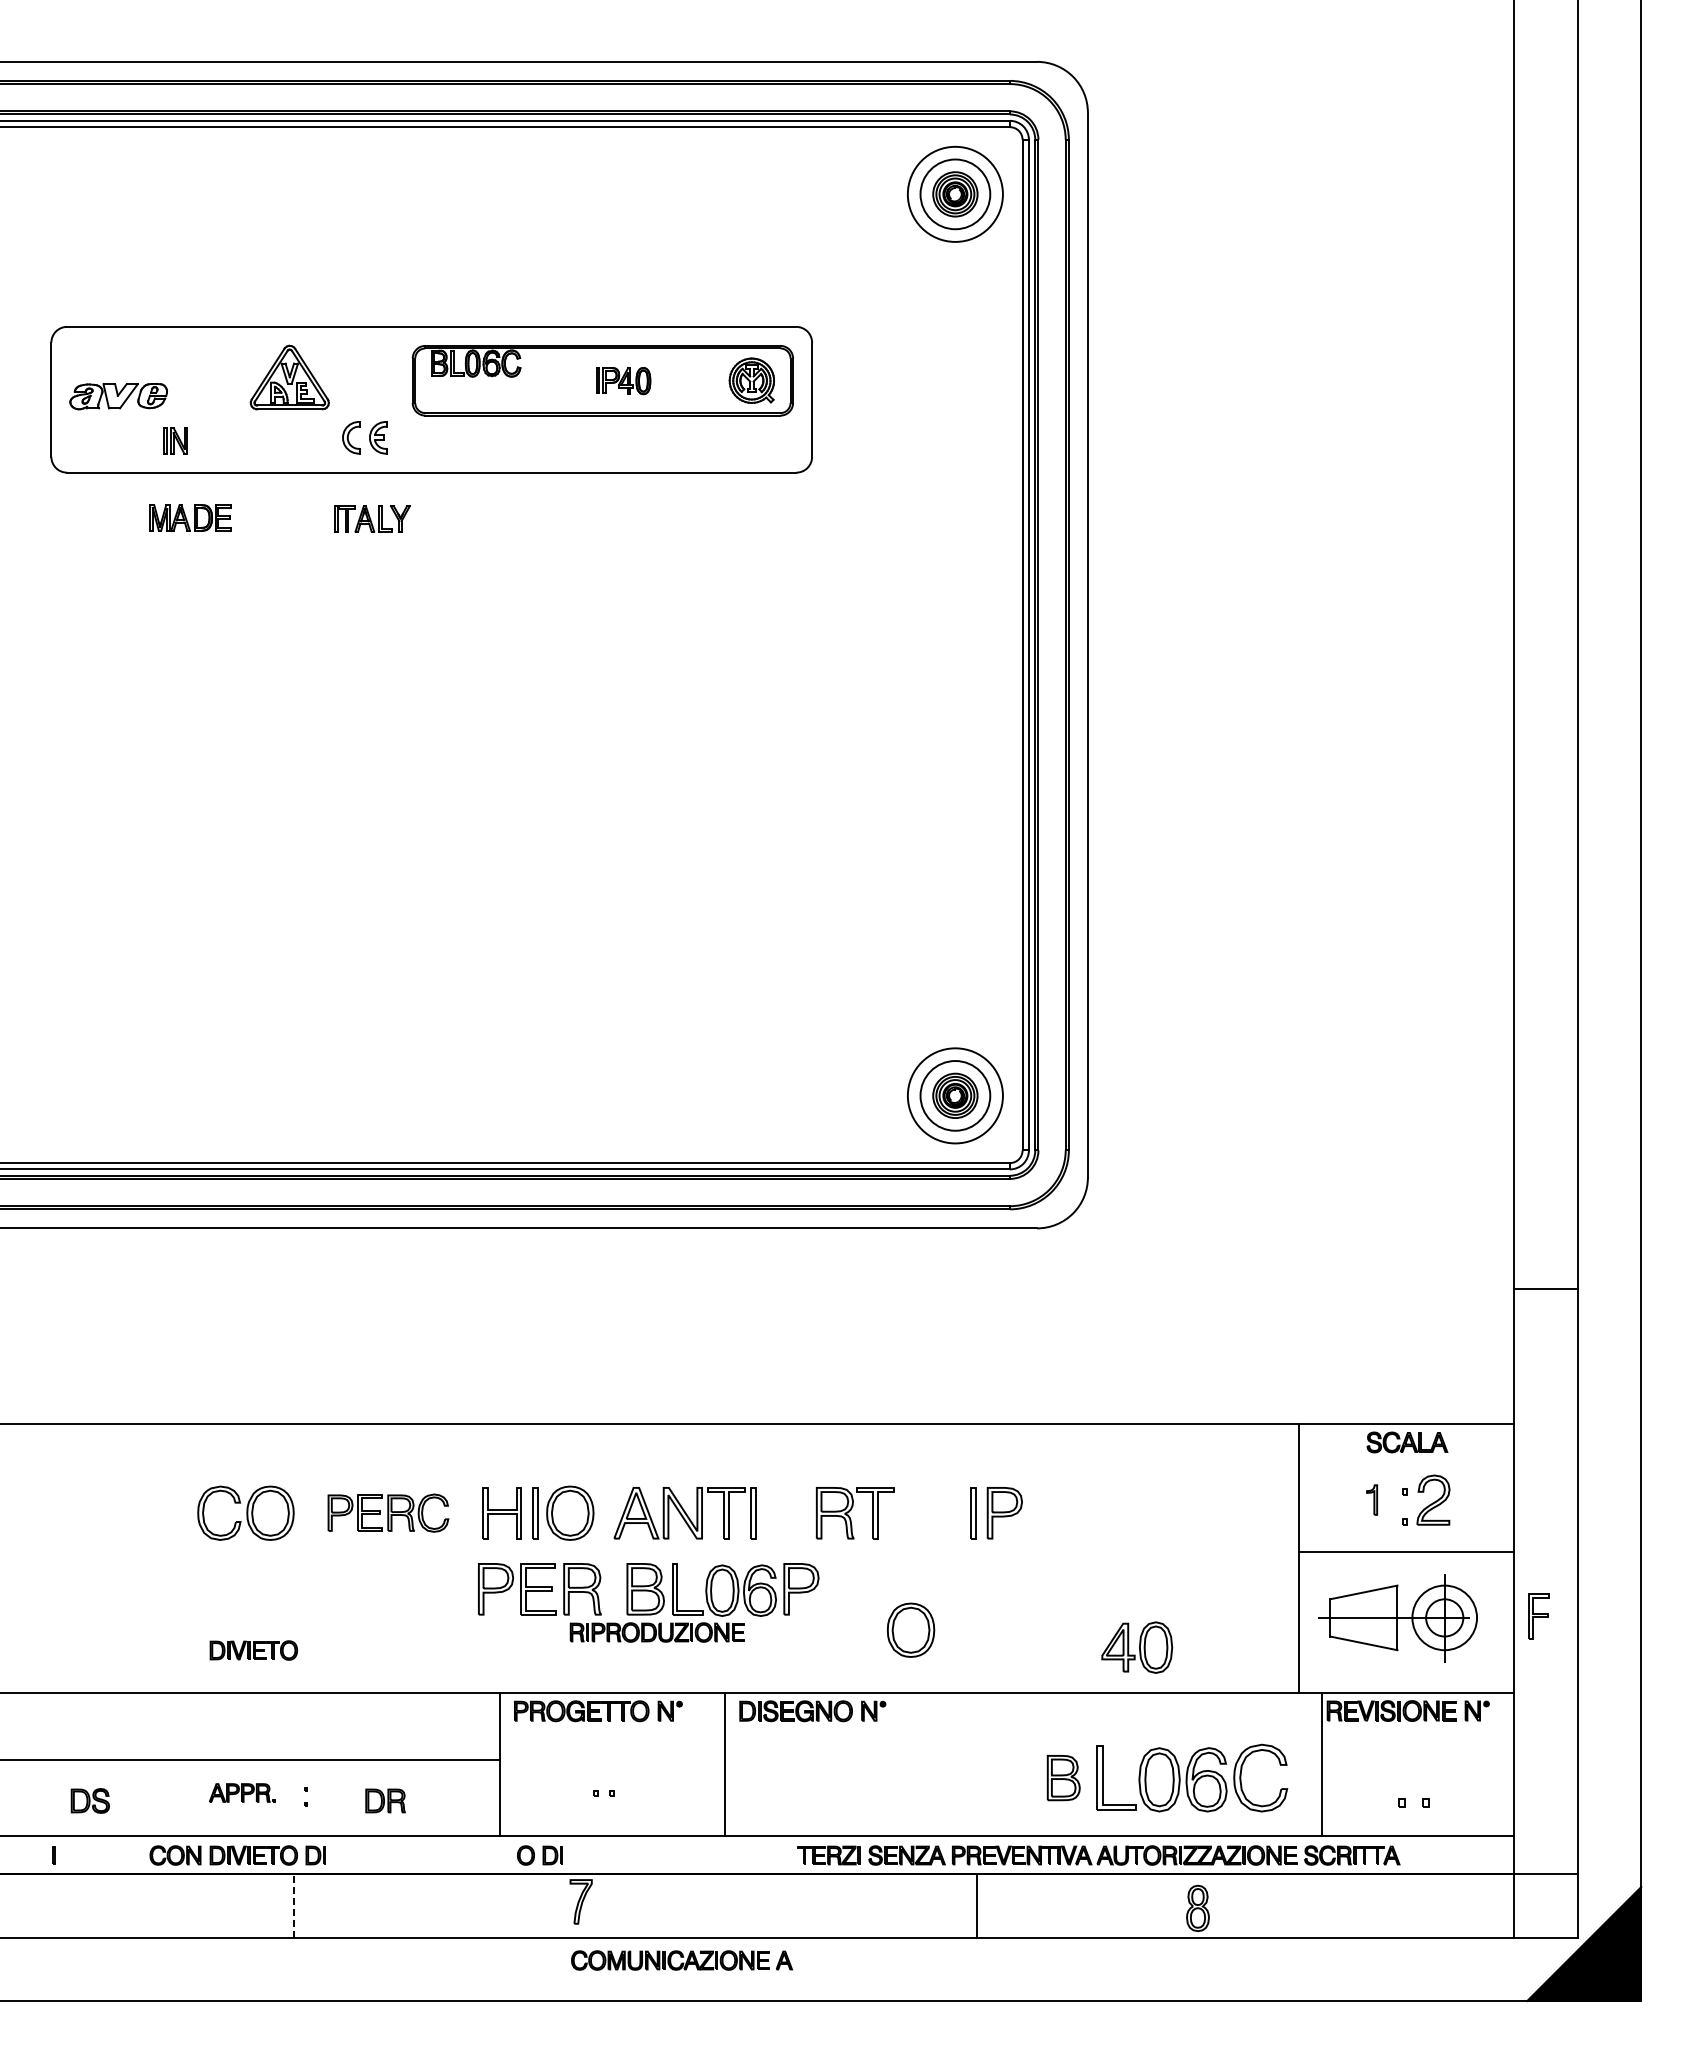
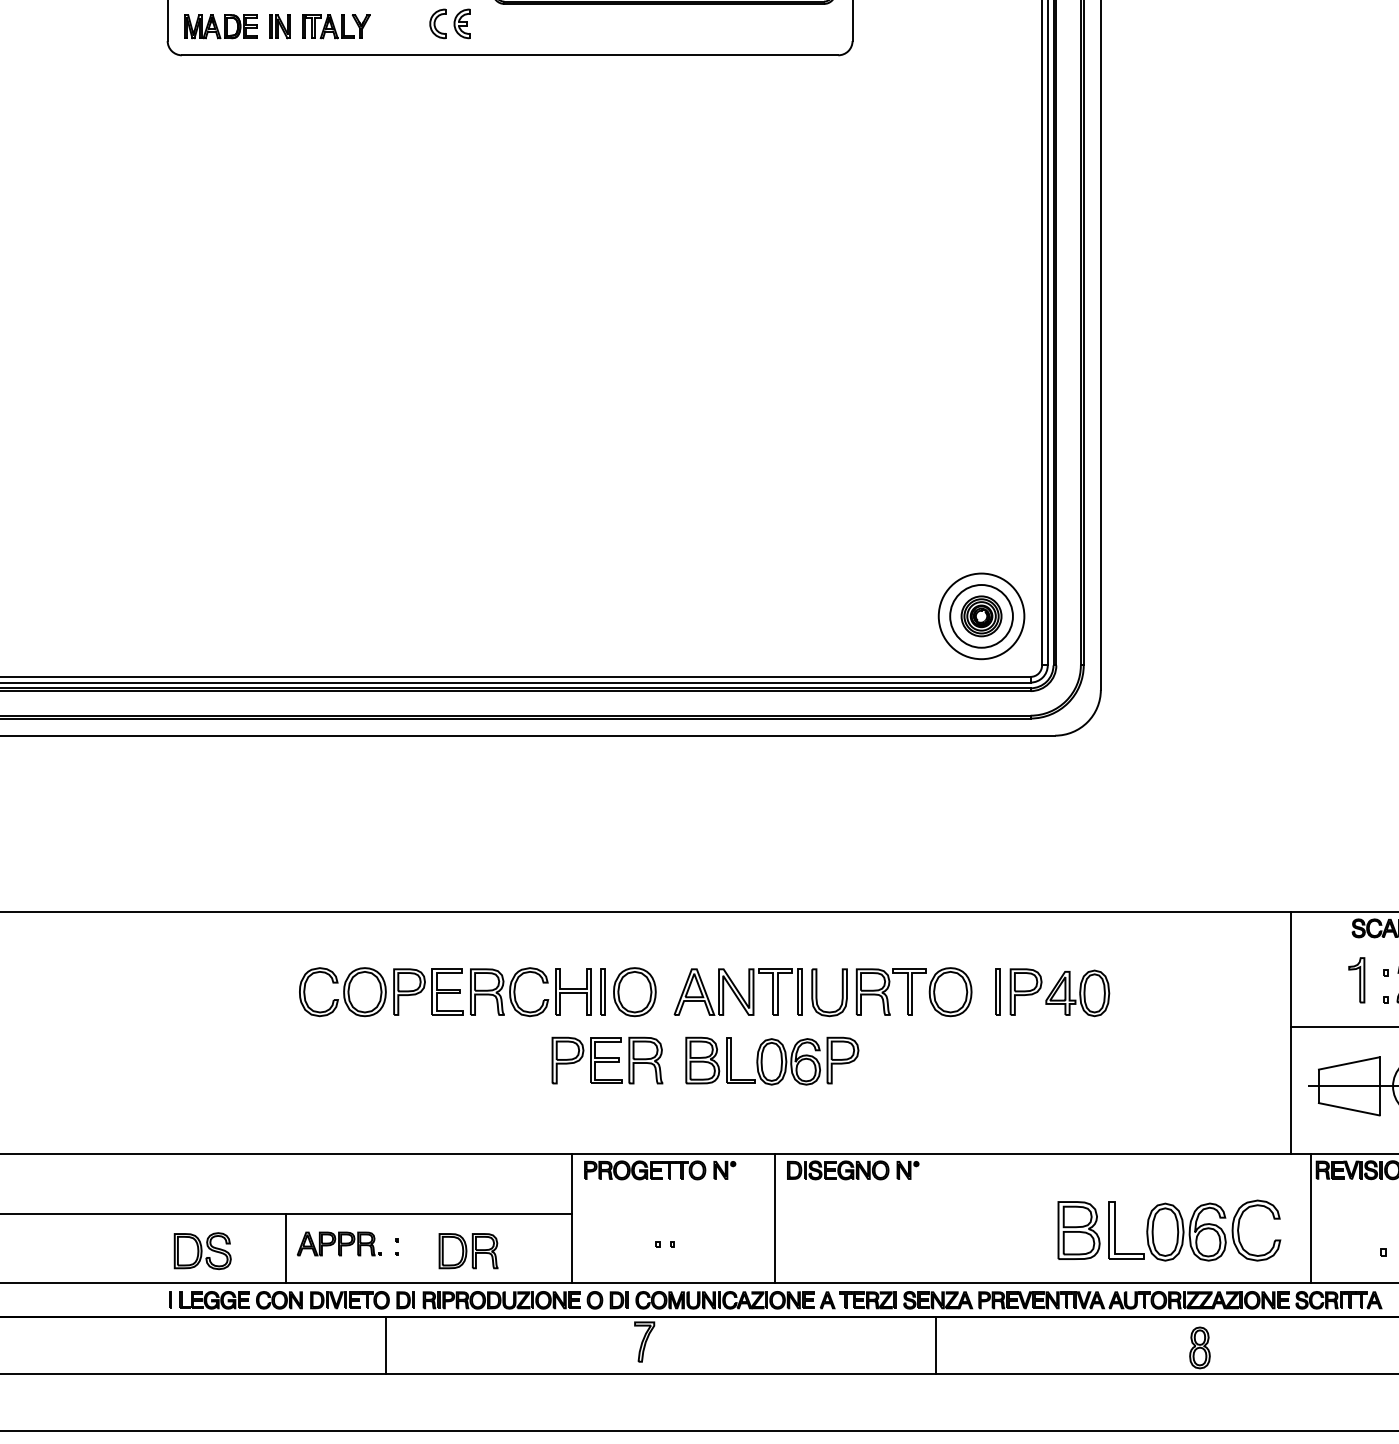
part: (190, 517) -> (220, 26), moved
part: (372, 518) -> (336, 26), moved
part: (1371, 1499) -> (1356, 979), size x1.67
part: (388, 1512) -> (471, 991), size x1.43
part: (772, 1513) -> (816, 992), added
part: (911, 1629) -> (951, 991), moved
part: (656, 1632) -> (500, 1300), moved
part: (1137, 1647) -> (1077, 993), moved
part: (253, 1650) -> (349, 1115), removed
part: (1063, 1777) -> (1078, 1230), size x1.43
part: (242, 1792) -> (339, 1243), size x1.43
line: (183, 1798) -> (286, 1248), added
part: (90, 1800) -> (202, 1250), size x1.67
part: (385, 1800) -> (468, 1250), size x1.67
part: (103, 1855) -> (214, 1300), added
line: (977, 1905) -> (935, 1345), moved
line: (294, 1906) -> (386, 1346), dashed -> solid
part: (681, 1960) -> (734, 1300), moved

